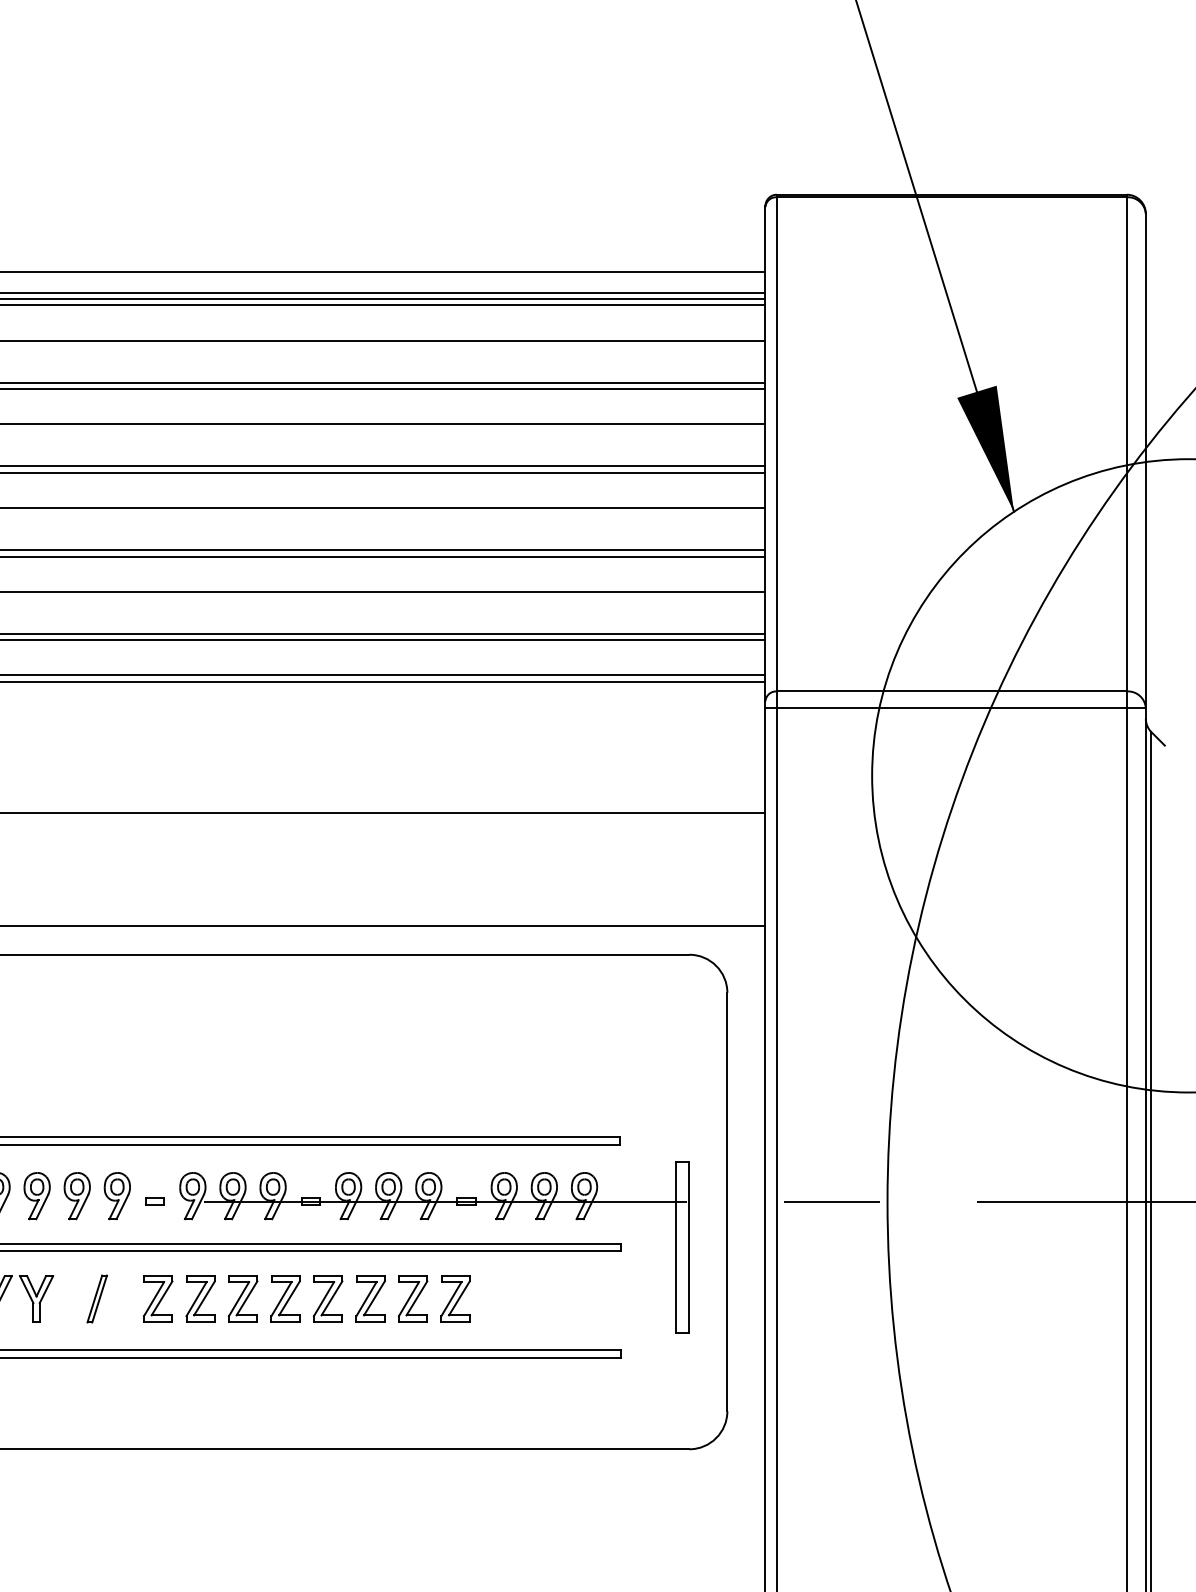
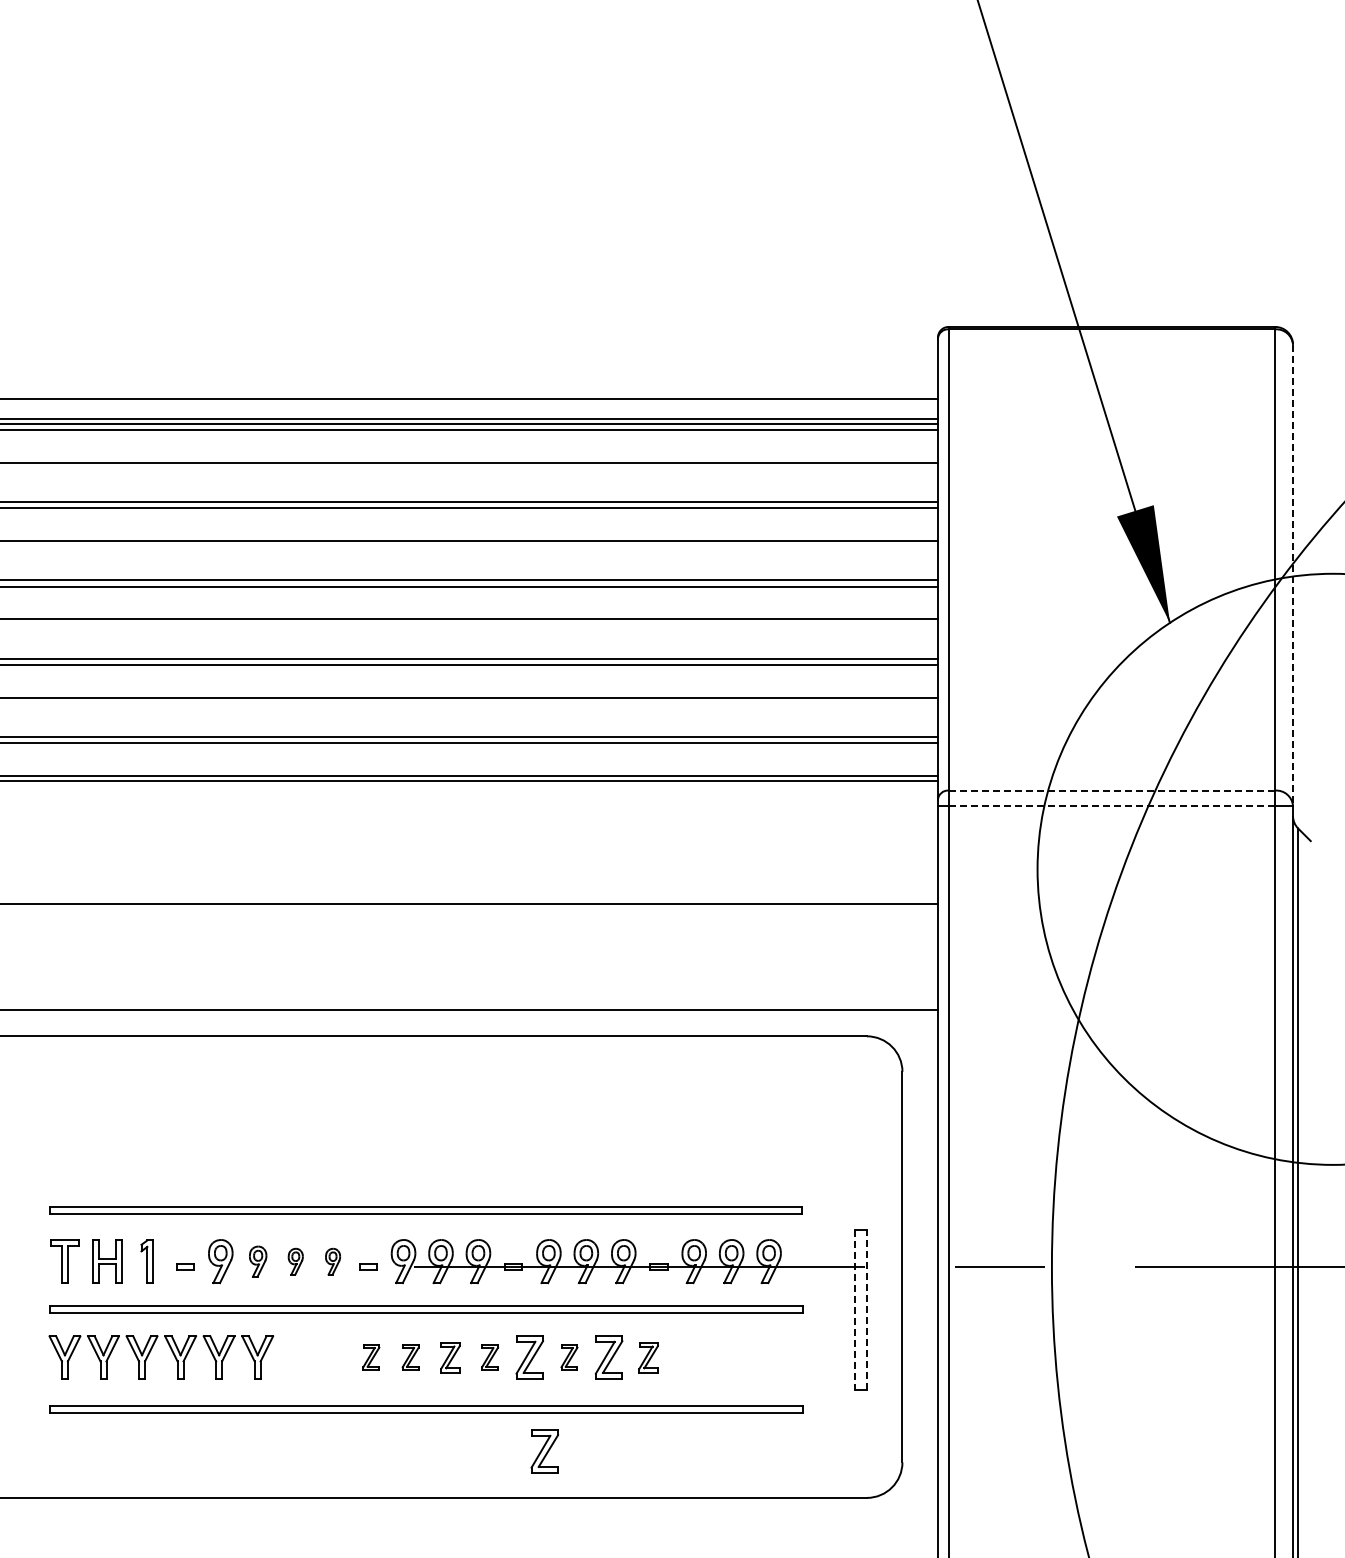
line: (1146, 461) -> (1293, 575), solid -> dashed
line: (952, 691) -> (1112, 790), solid -> dashed
line: (951, 707) -> (1111, 805), solid -> dashed
part: (36, 1195) -> (257, 1261), size x0.7
part: (77, 1195) -> (295, 1261), size x0.6
part: (116, 1195) -> (332, 1261), size x0.6
line: (676, 1247) -> (854, 1309), solid -> dashed
line: (688, 1247) -> (866, 1309), solid -> dashed
part: (97, 1298) -> (314, 1357), removed
part: (158, 1298) -> (371, 1357), size x0.6
part: (200, 1298) -> (410, 1357), size x0.6
part: (243, 1298) -> (450, 1357), size x0.7
part: (284, 1298) -> (489, 1357), size x0.6
part: (370, 1298) -> (569, 1357), size x0.6
part: (455, 1298) -> (648, 1357), size x0.7
part: (343, 1399) -> (544, 1451), added

